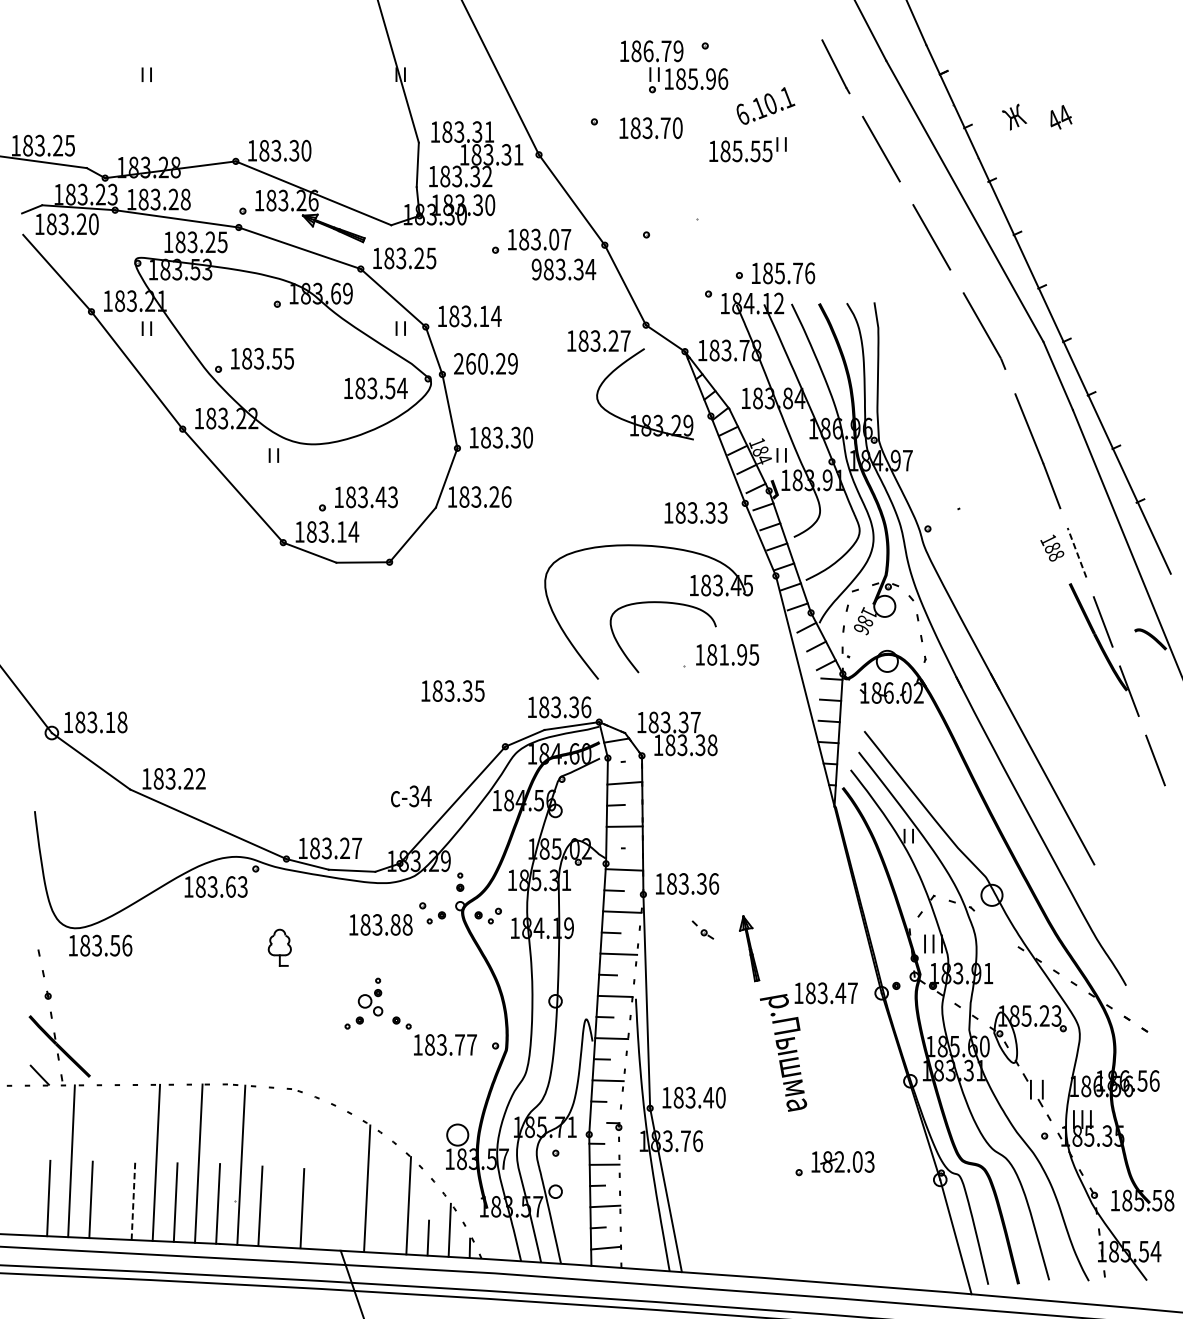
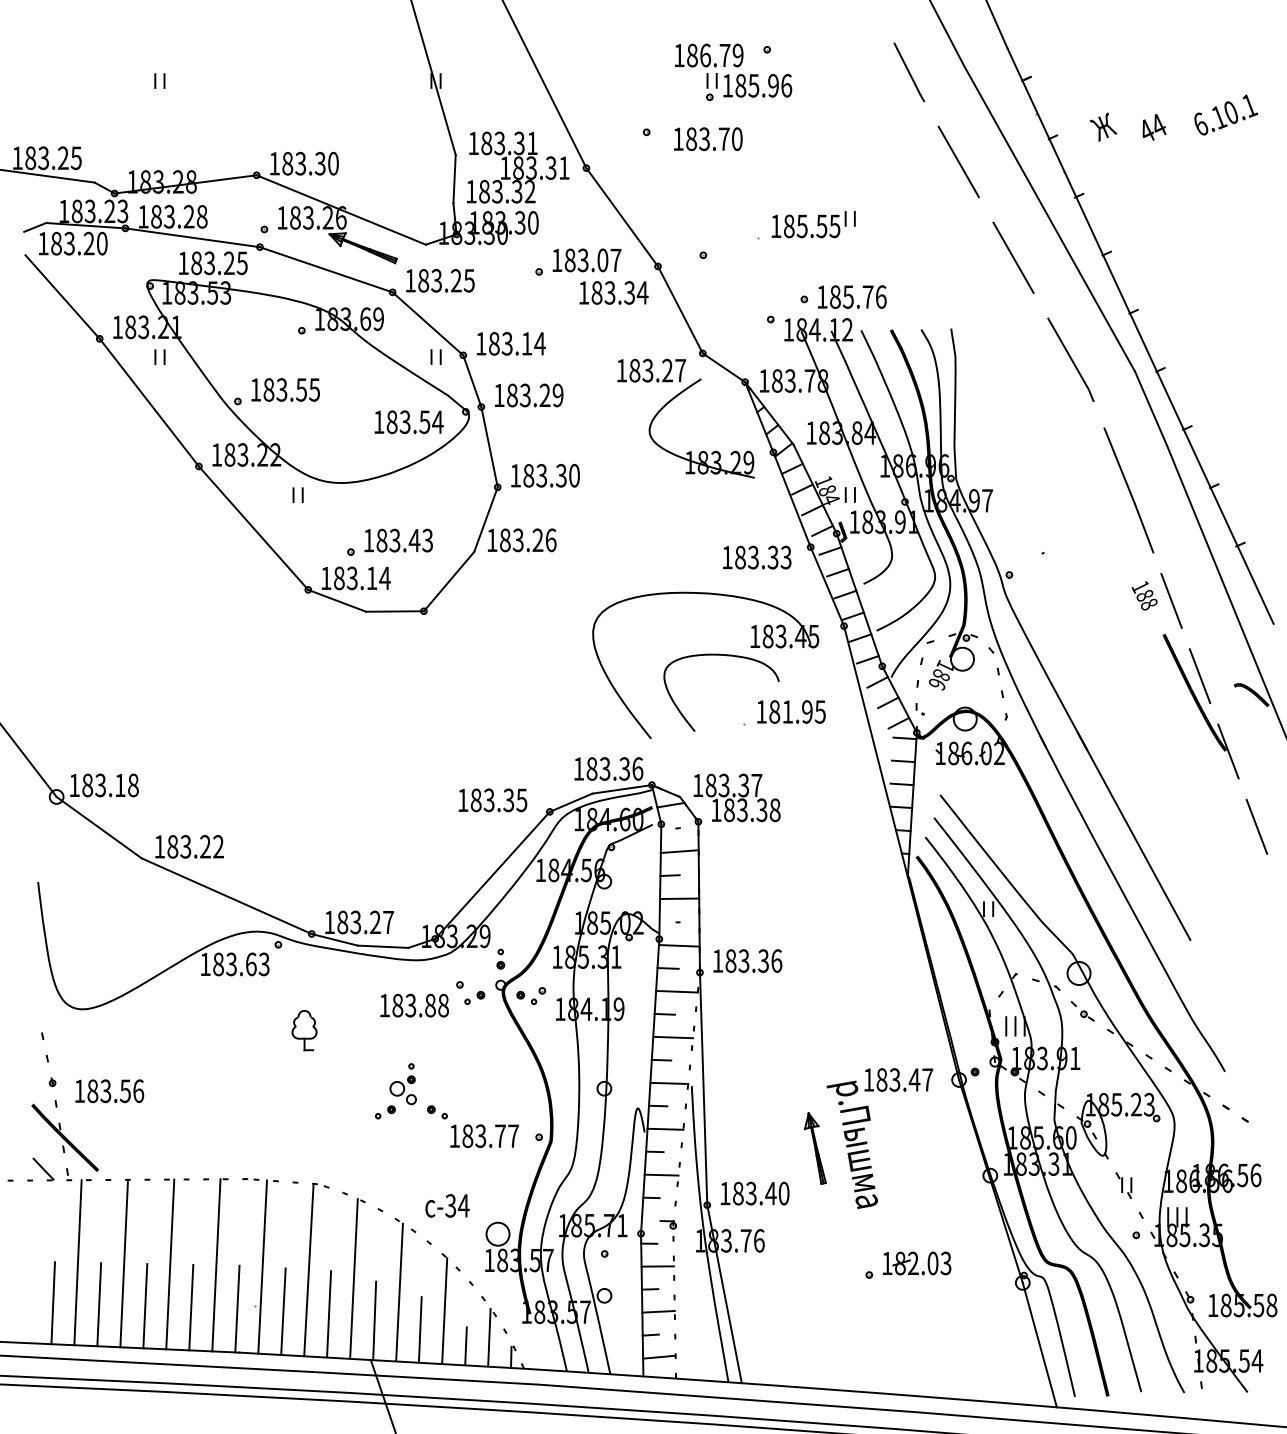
text: (766, 105) -> (1226, 114), moved
part: (747, 149) -> (813, 224), moved
text: (536, 269) -> (583, 292), 983.34 -> 183.34
text: (471, 363) -> (512, 395), 260.29 -> 183.29
line: (1076, 552) -> (1171, 600), dashed -> solid
text: (452, 691) -> (492, 800), moved
text: (411, 796) -> (447, 1205), moved
part: (702, 930) -> (1082, 1011), moved
text: (100, 945) -> (109, 1091), moved
part: (749, 948) -> (815, 1148), moved
part: (1032, 1090) -> (1123, 1185), size x0.71
line: (114, 1162) -> (124, 1263), added
line: (283, 1167) -> (308, 1269), added
line: (324, 1175) -> (353, 1278), added
line: (133, 1200) -> (145, 1305), dashed -> solid
line: (344, 1214) -> (374, 1320), added
line: (385, 1222) -> (419, 1329), added

